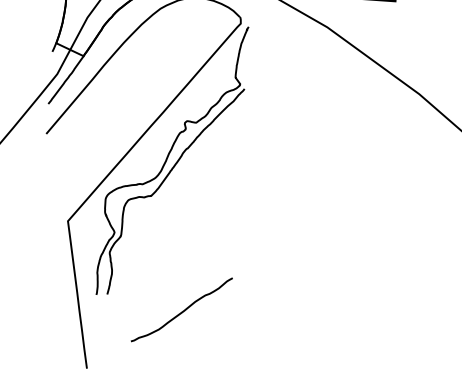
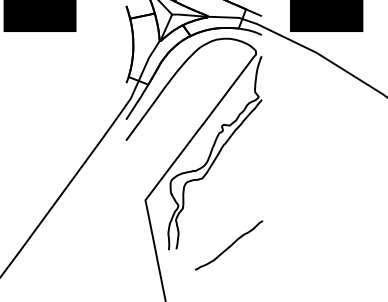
curve: (182, 310) -> (229, 245), moved

